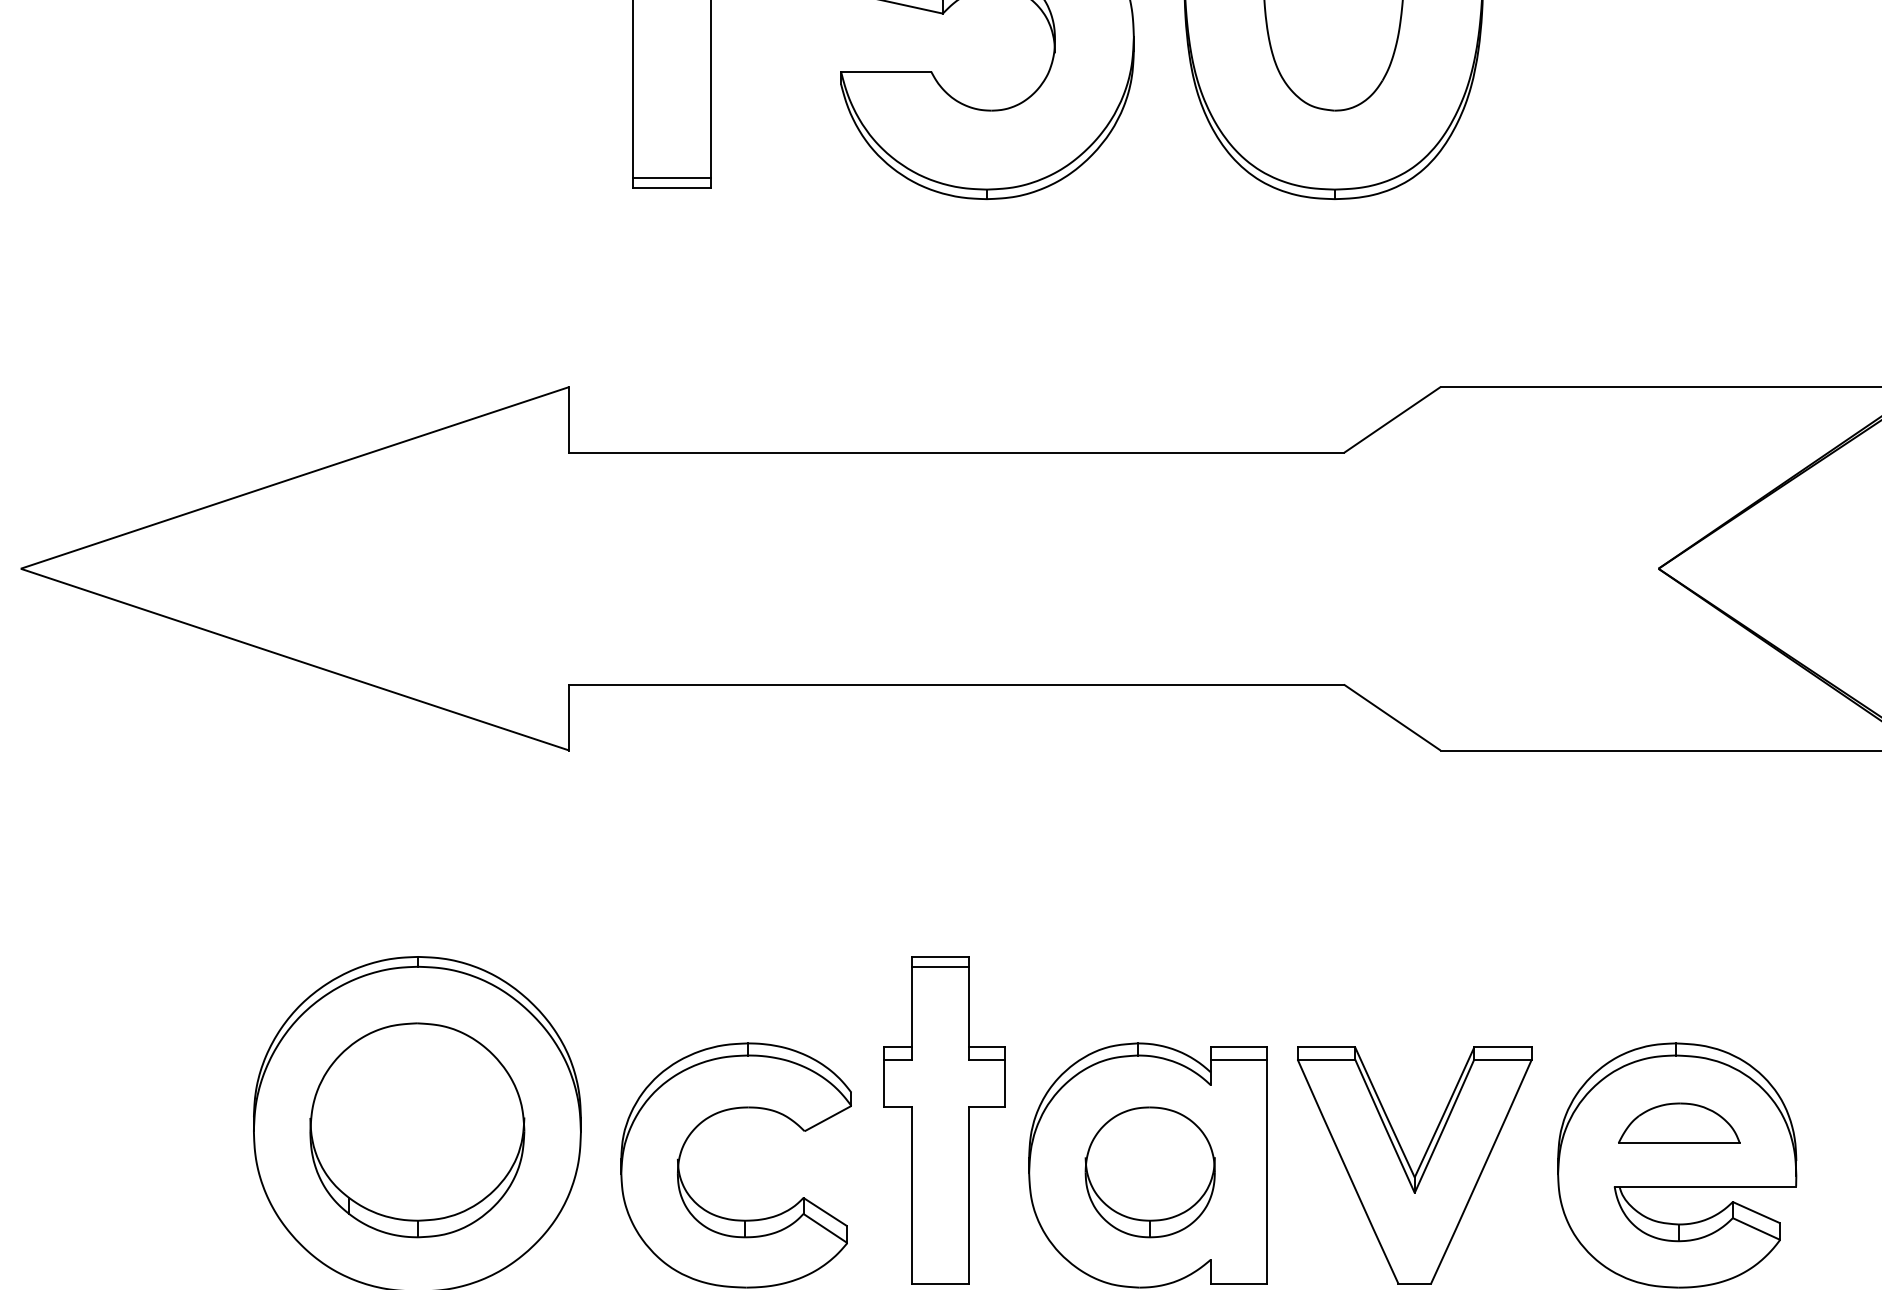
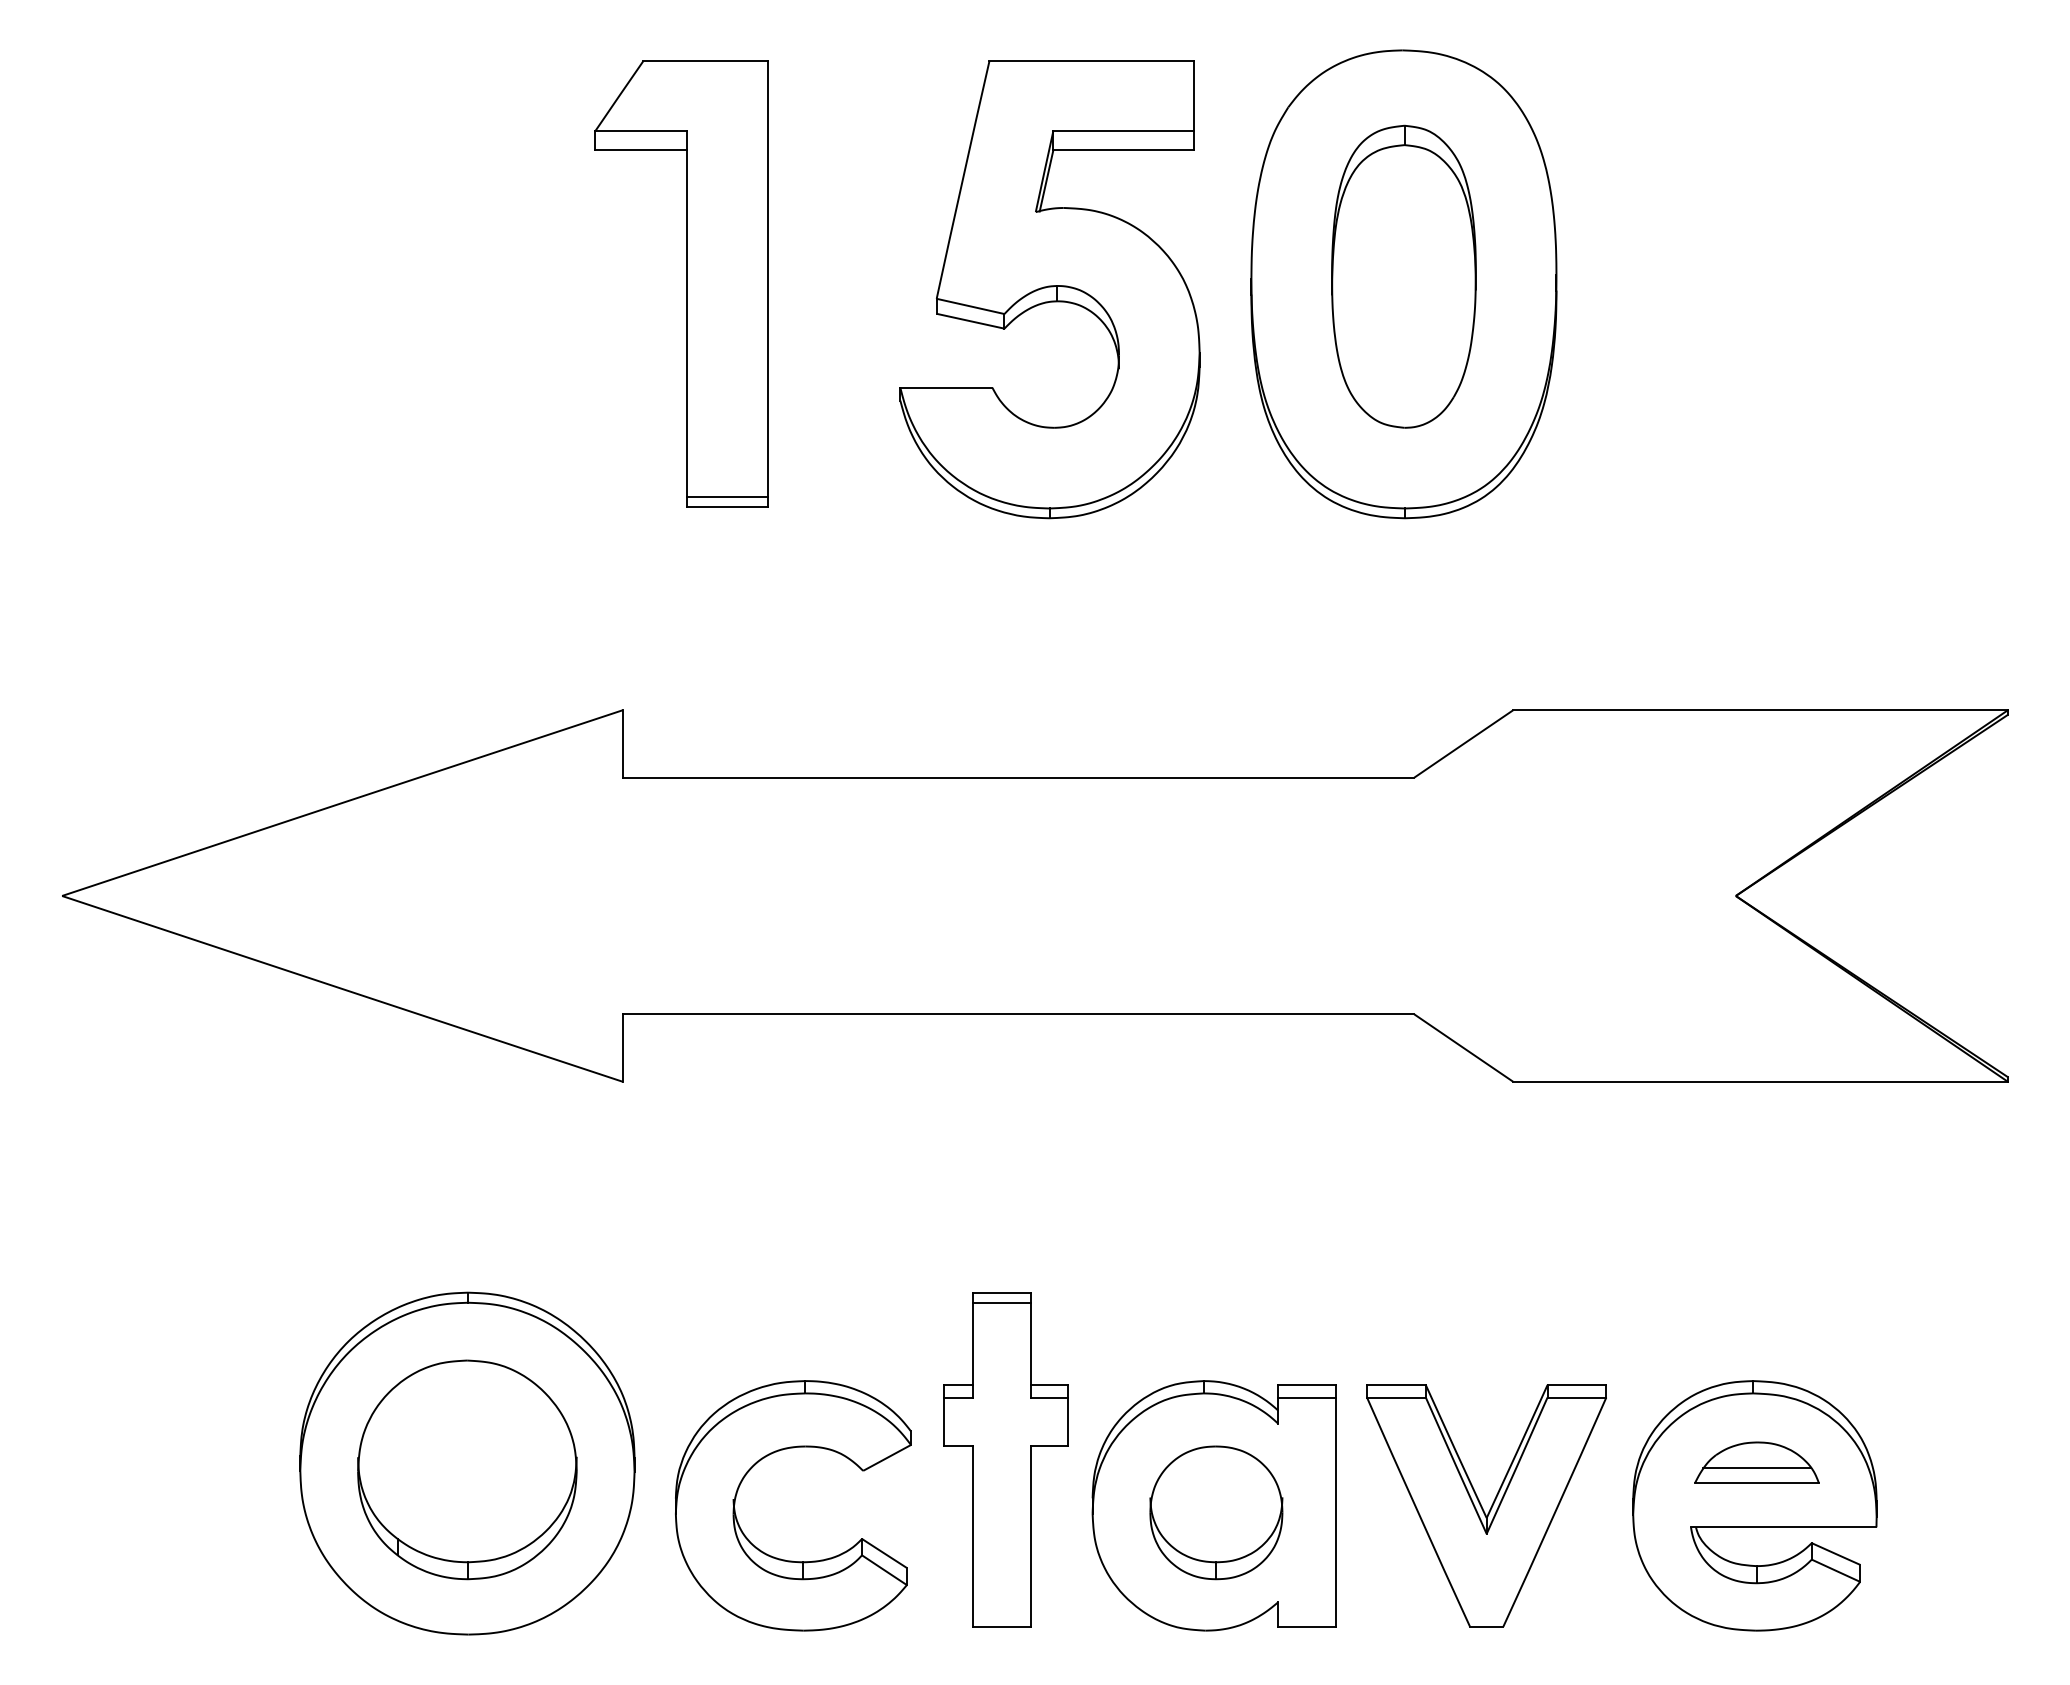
line: (1679, 1128) -> (1757, 1468), added

